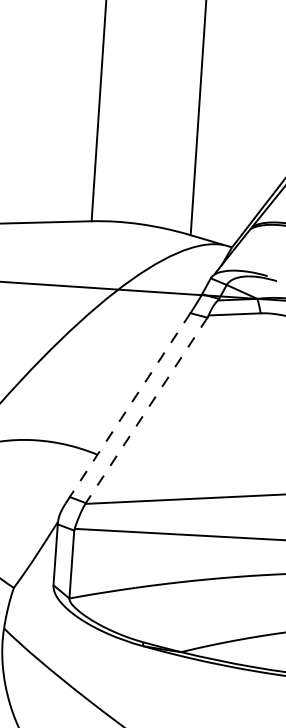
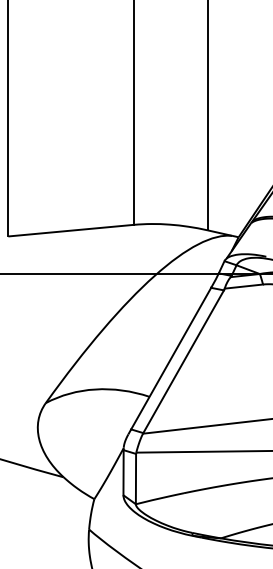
line: (129, 406) -> (170, 359), dashed -> solid
line: (146, 410) -> (183, 361), dashed -> solid

